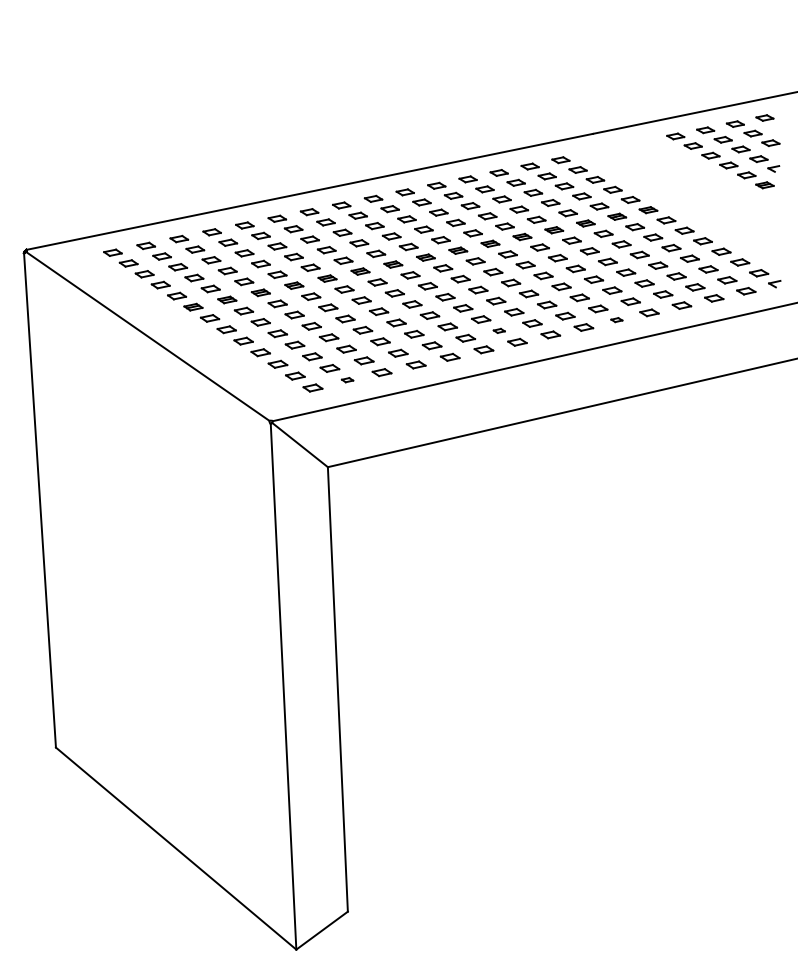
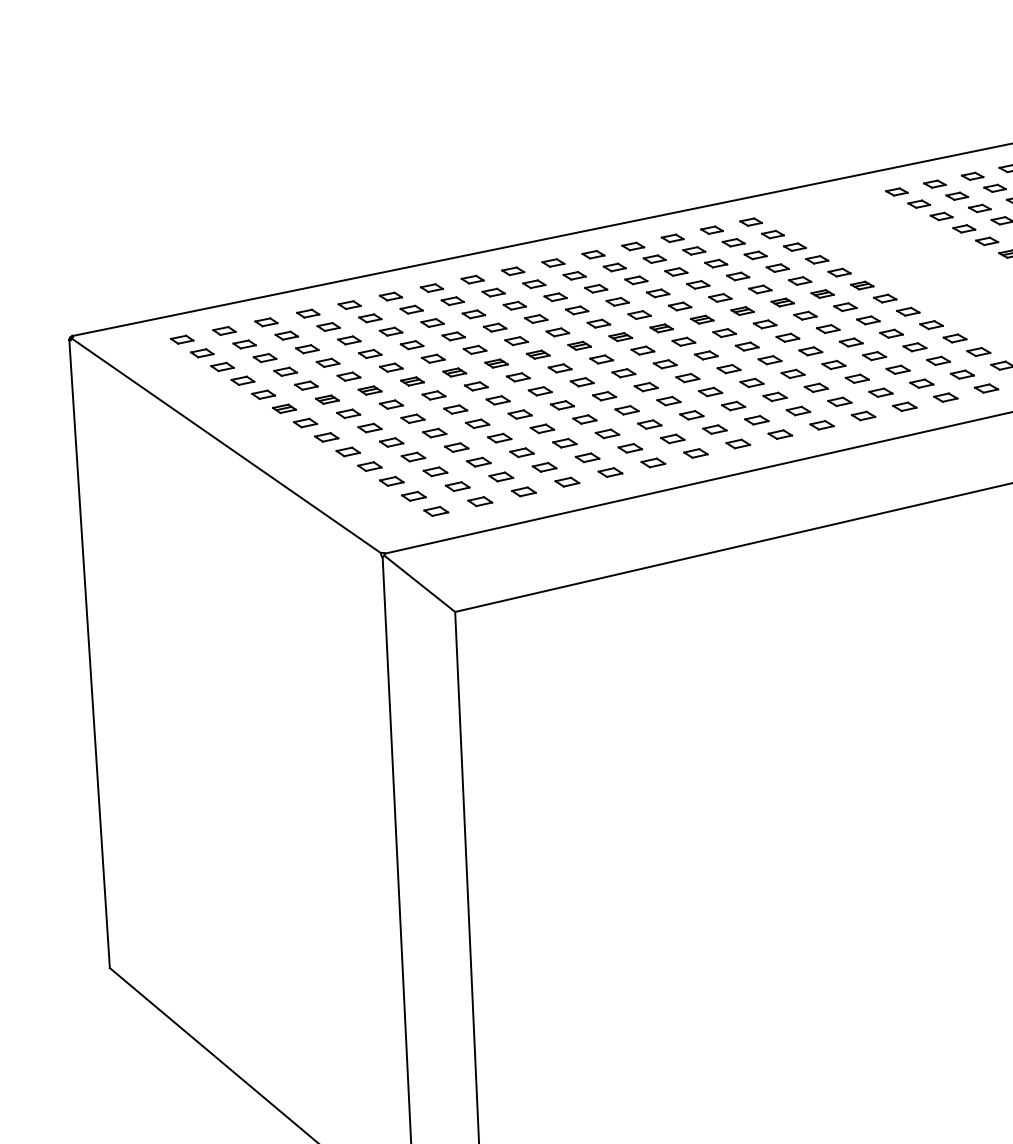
part: (616, 319) -> (821, 424), size x1.67
part: (499, 330) -> (673, 438), size x1.67
part: (347, 379) -> (480, 500), size x1.67

